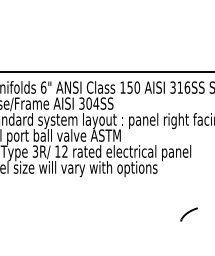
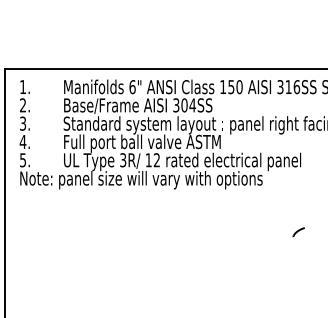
part: (188, 214) -> (298, 232), size x0.6

